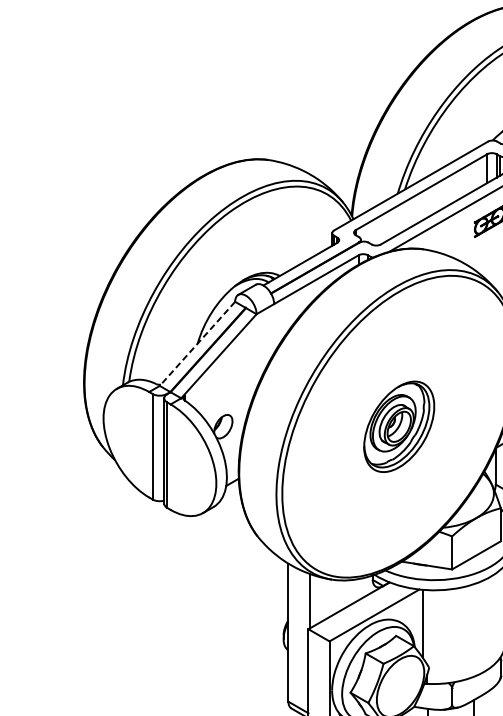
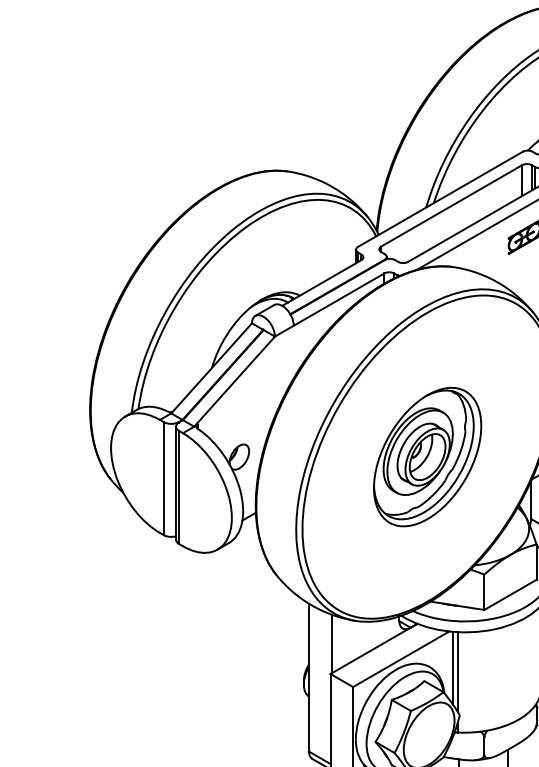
line: (197, 343) -> (211, 368), dashed -> solid
part: (399, 427) -> (427, 457), size x1.43
line: (427, 626) -> (457, 671), added

